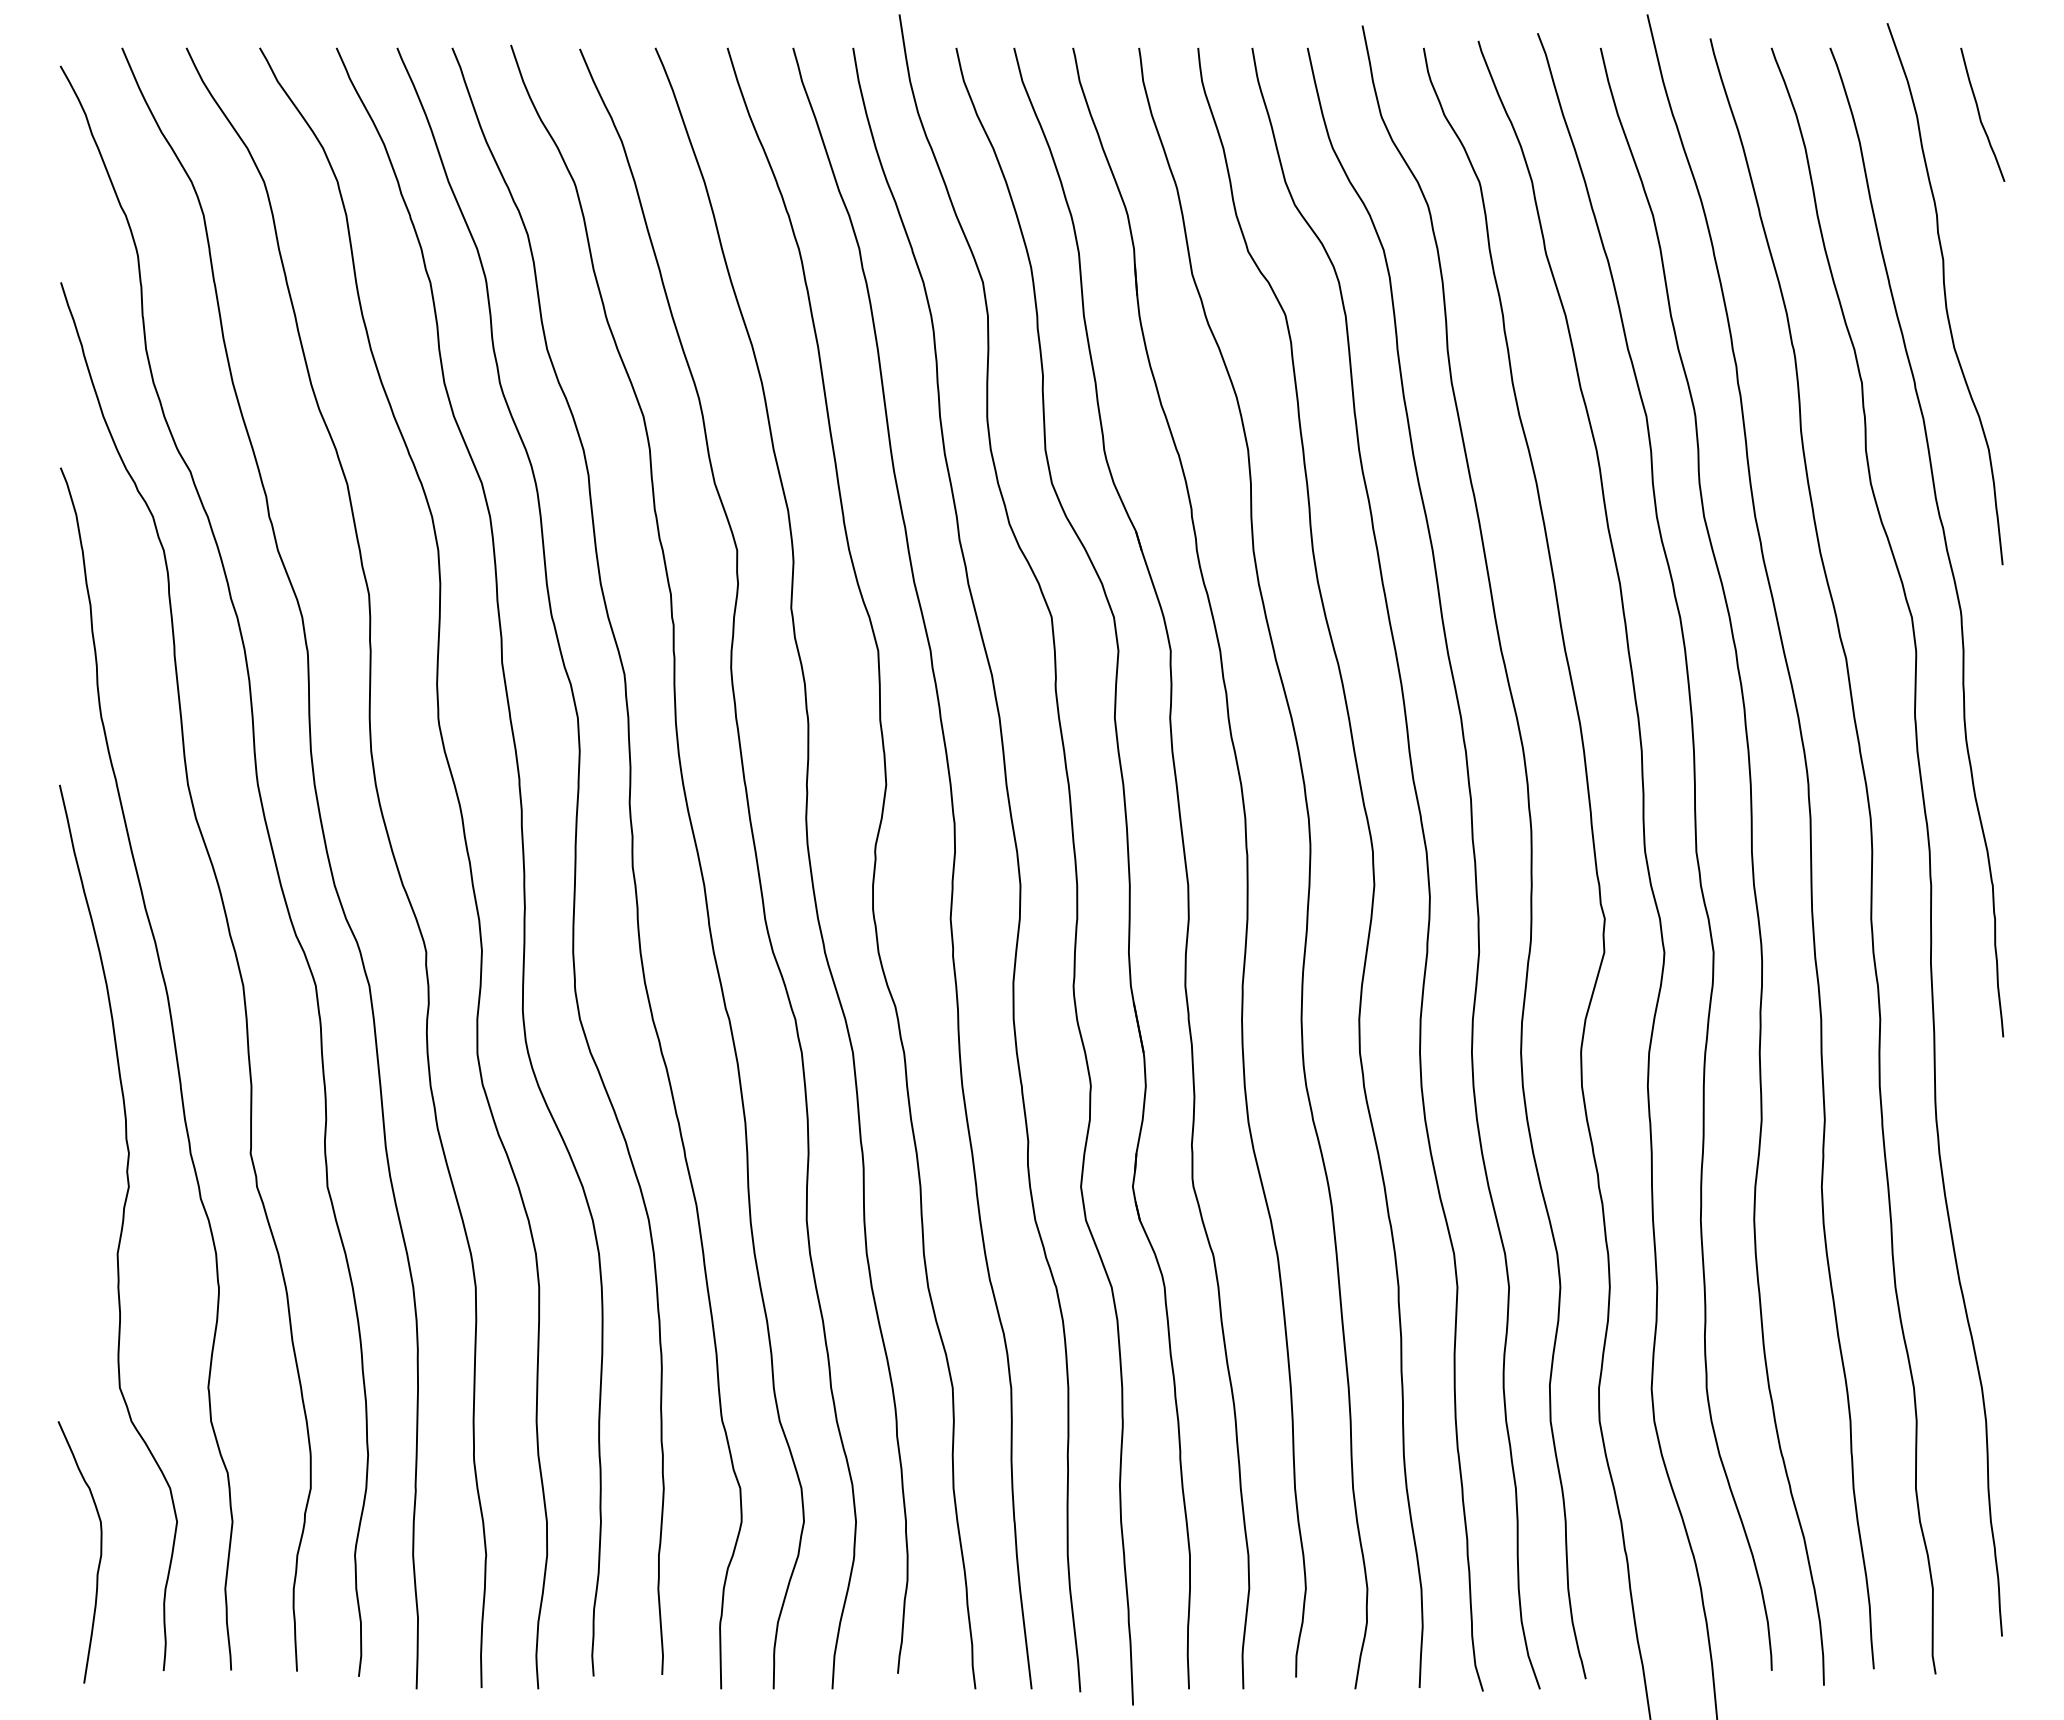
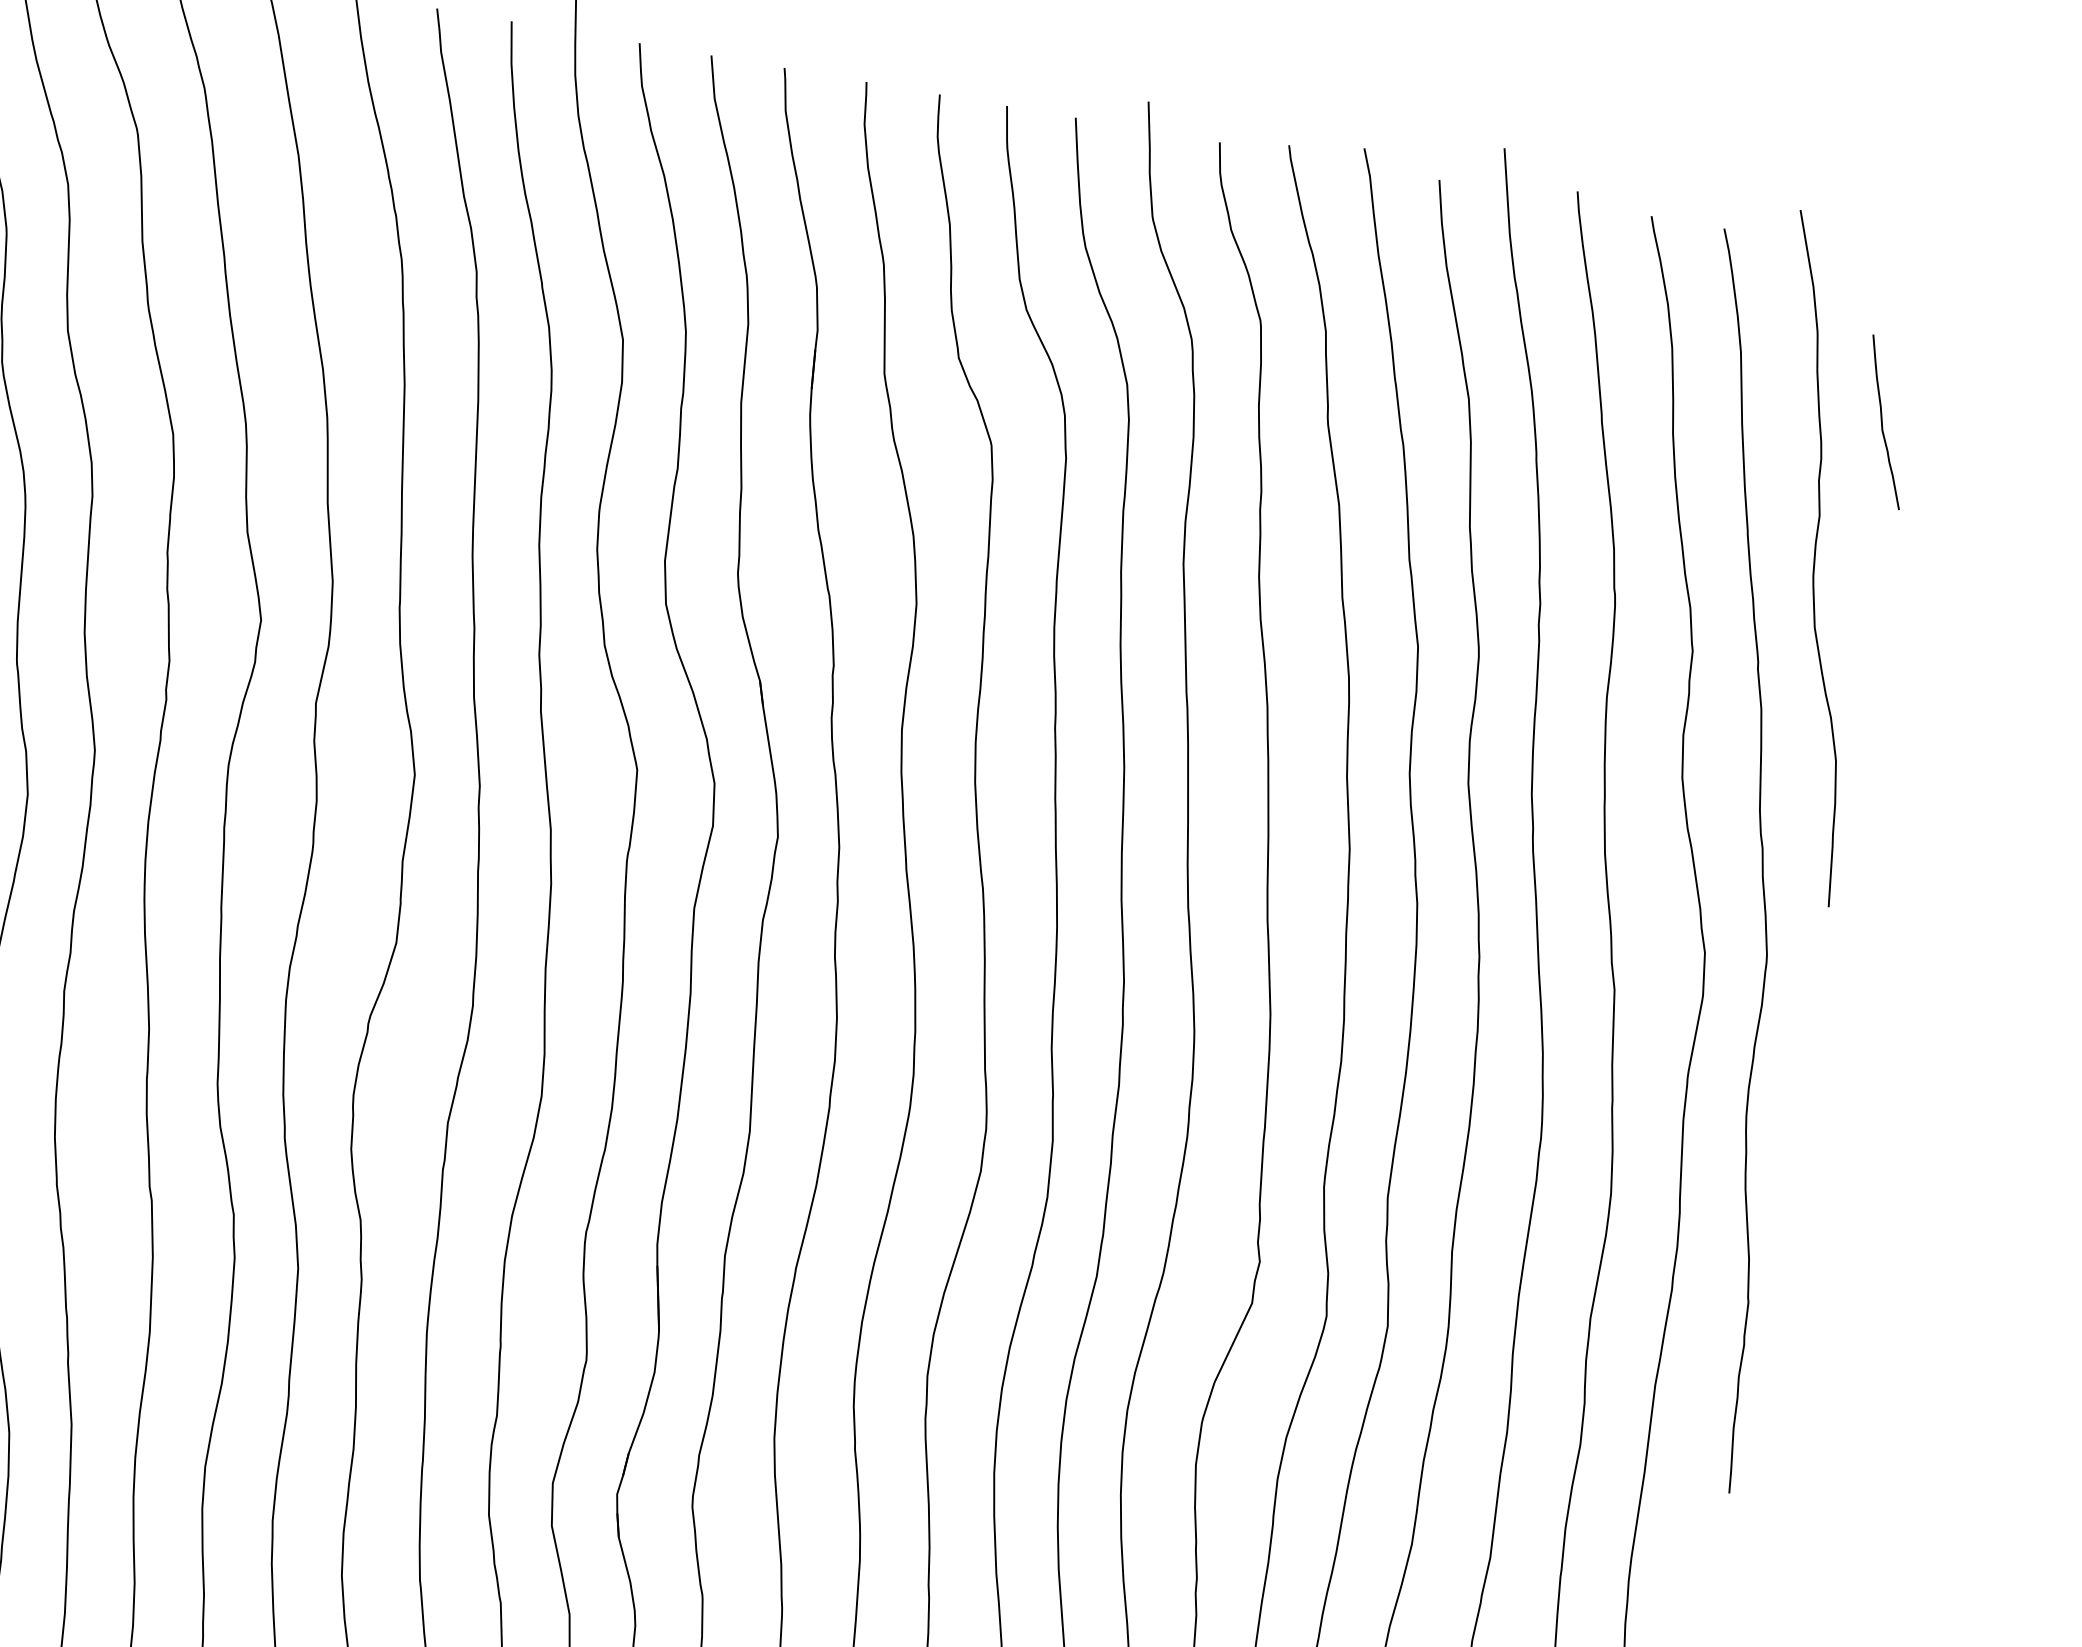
curve: (1980, 114) -> (1883, 421), moved

